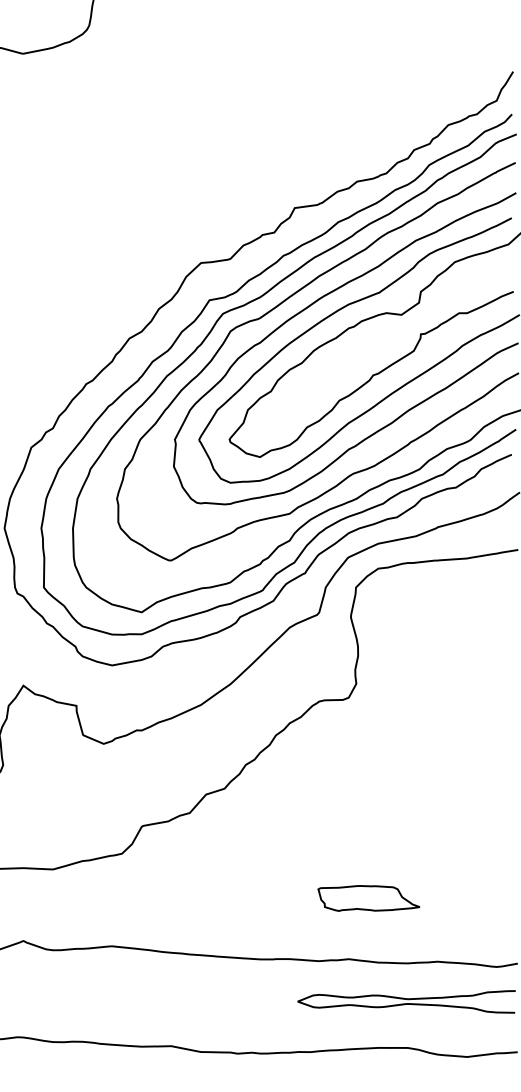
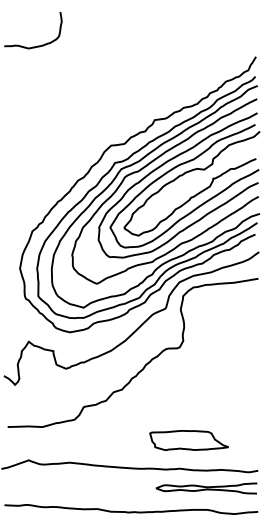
part: (367, 898) -> (188, 440), size x1.67

